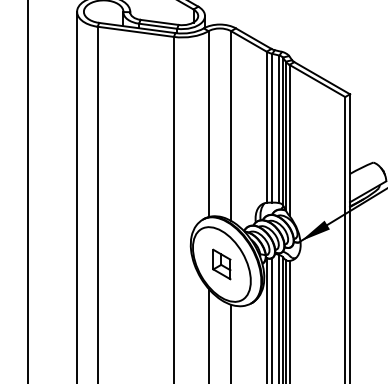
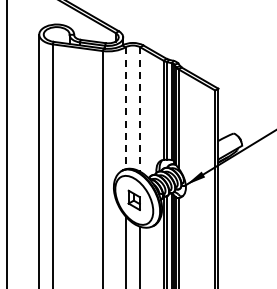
line: (208, 124) -> (125, 108), solid -> dashed
line: (231, 127) -> (140, 110), solid -> dashed

